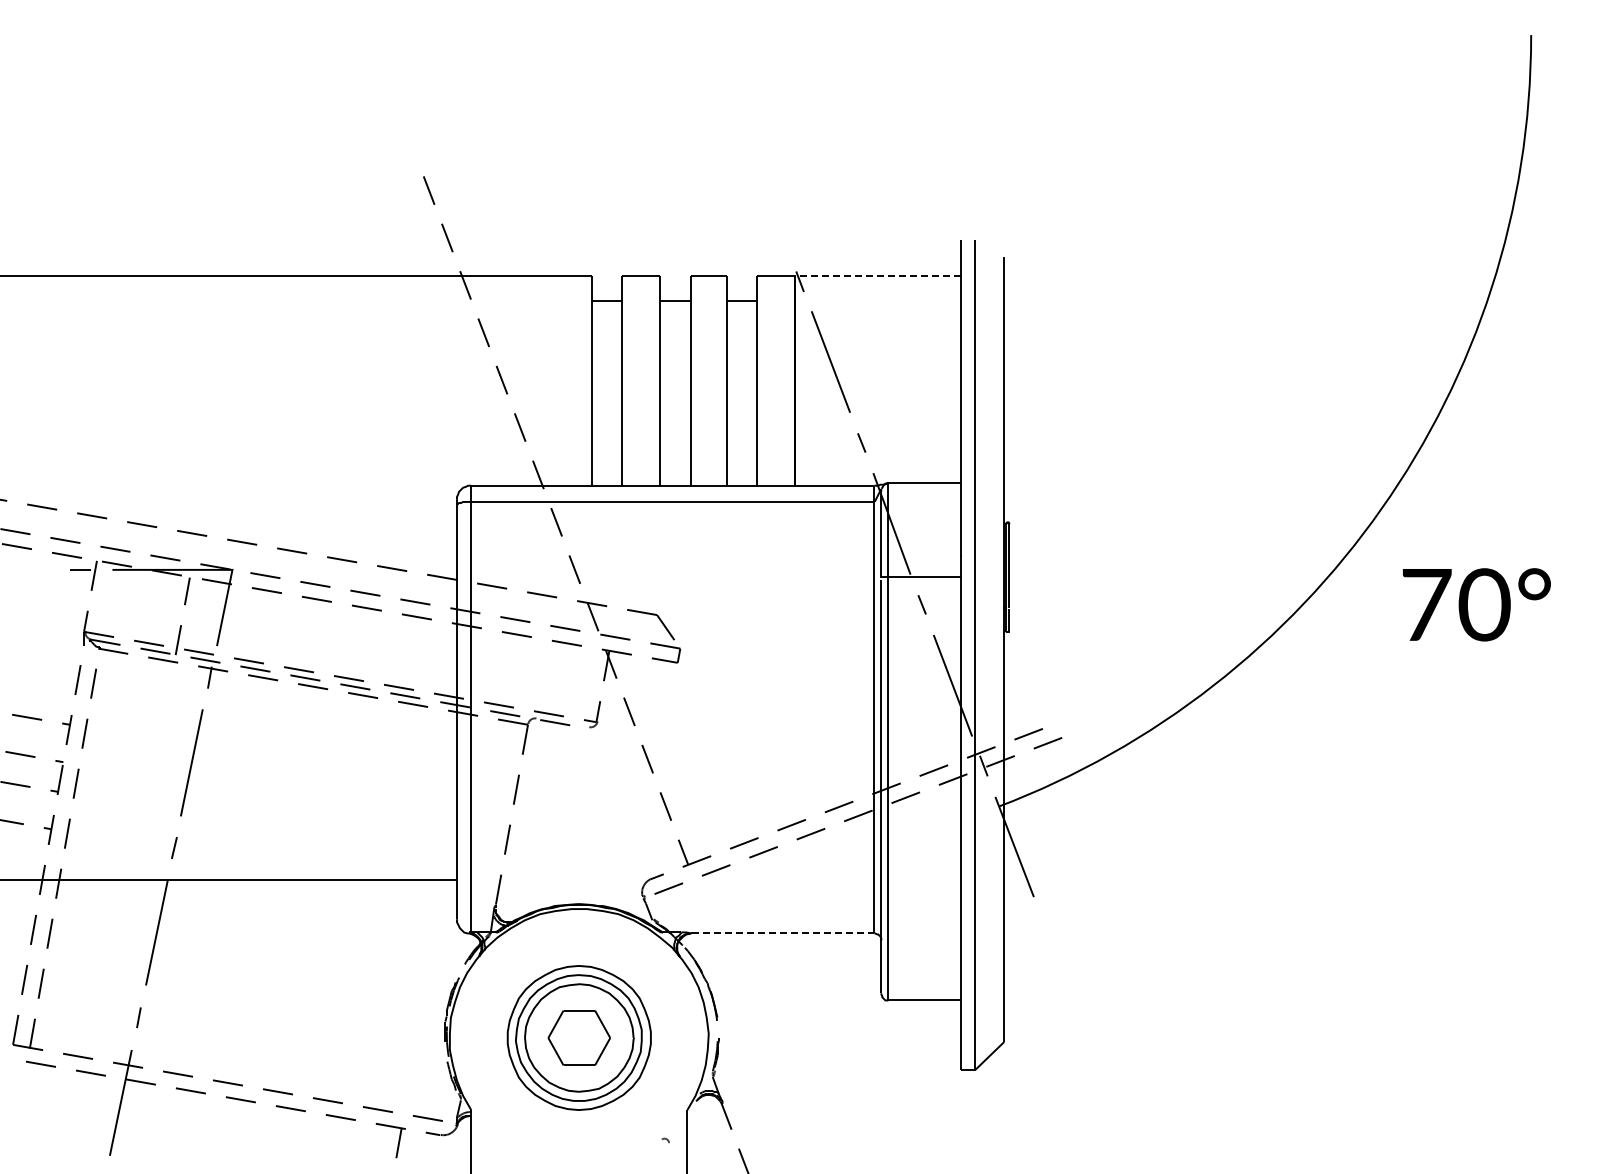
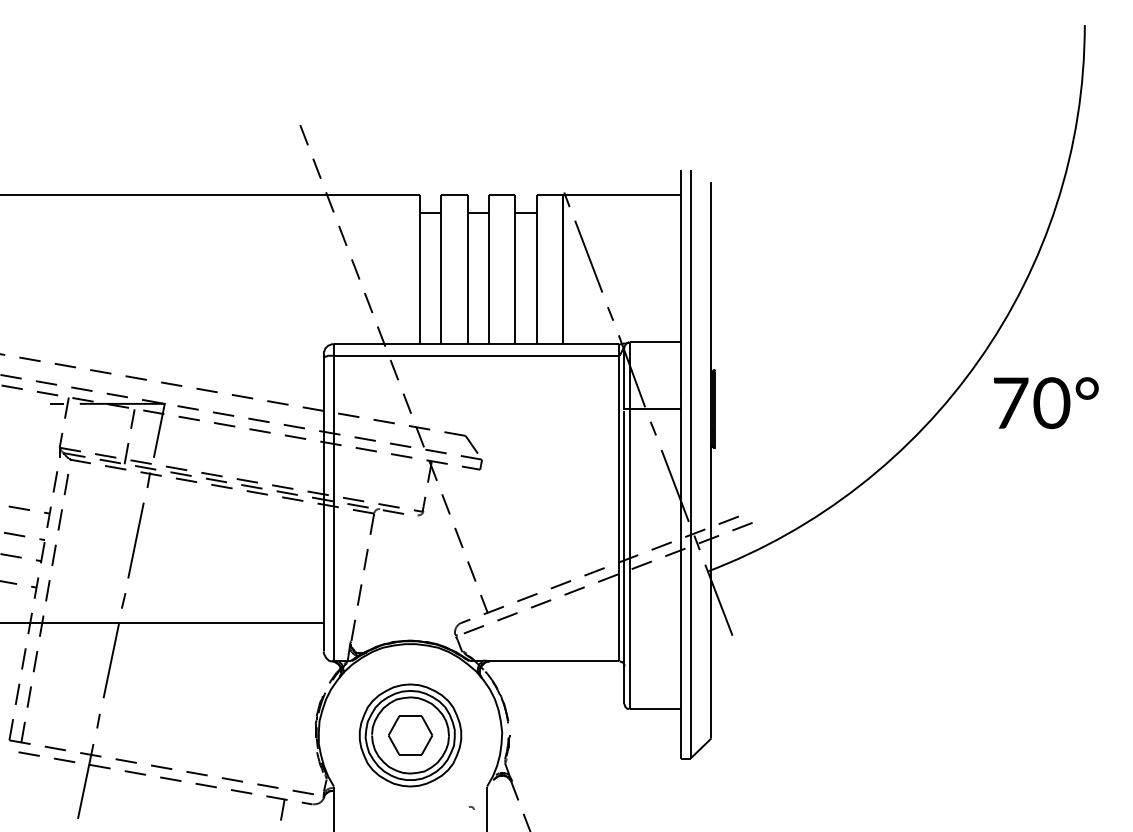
line: (877, 275) -> (621, 195), dashed -> solid
text: (1476, 604) -> (1046, 402), moved
line: (783, 933) -> (555, 661), dashed -> solid

